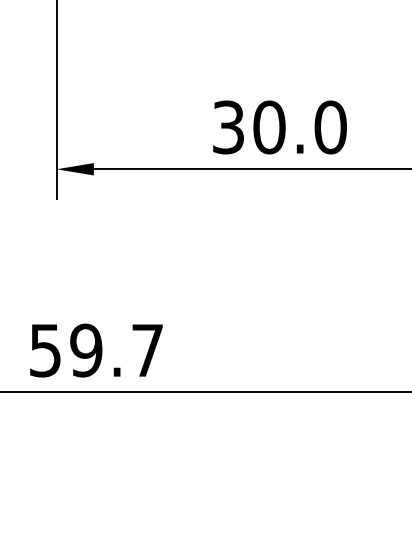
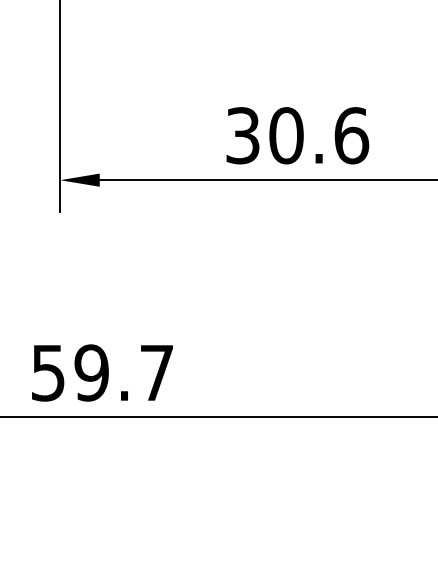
text: (330, 127) -> (351, 135), 30.0 -> 30.6

